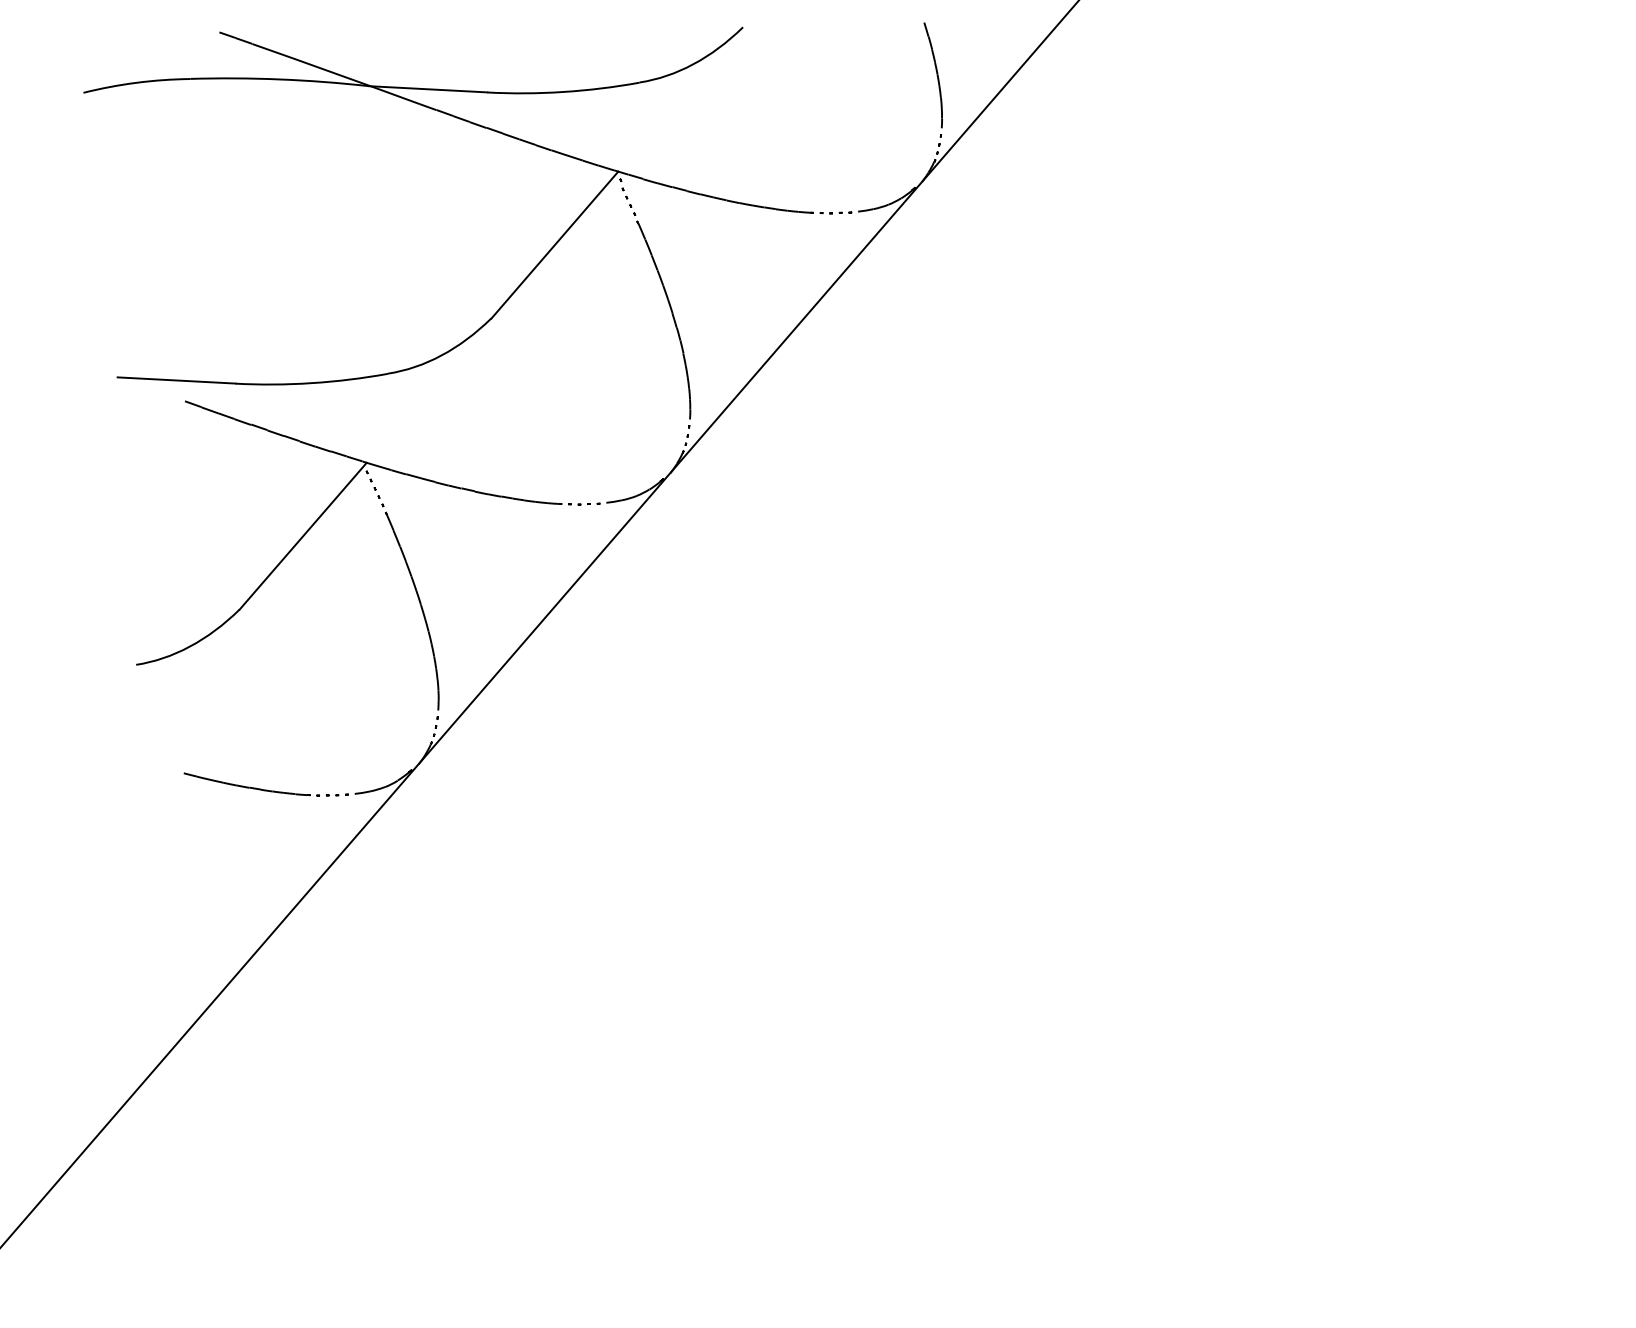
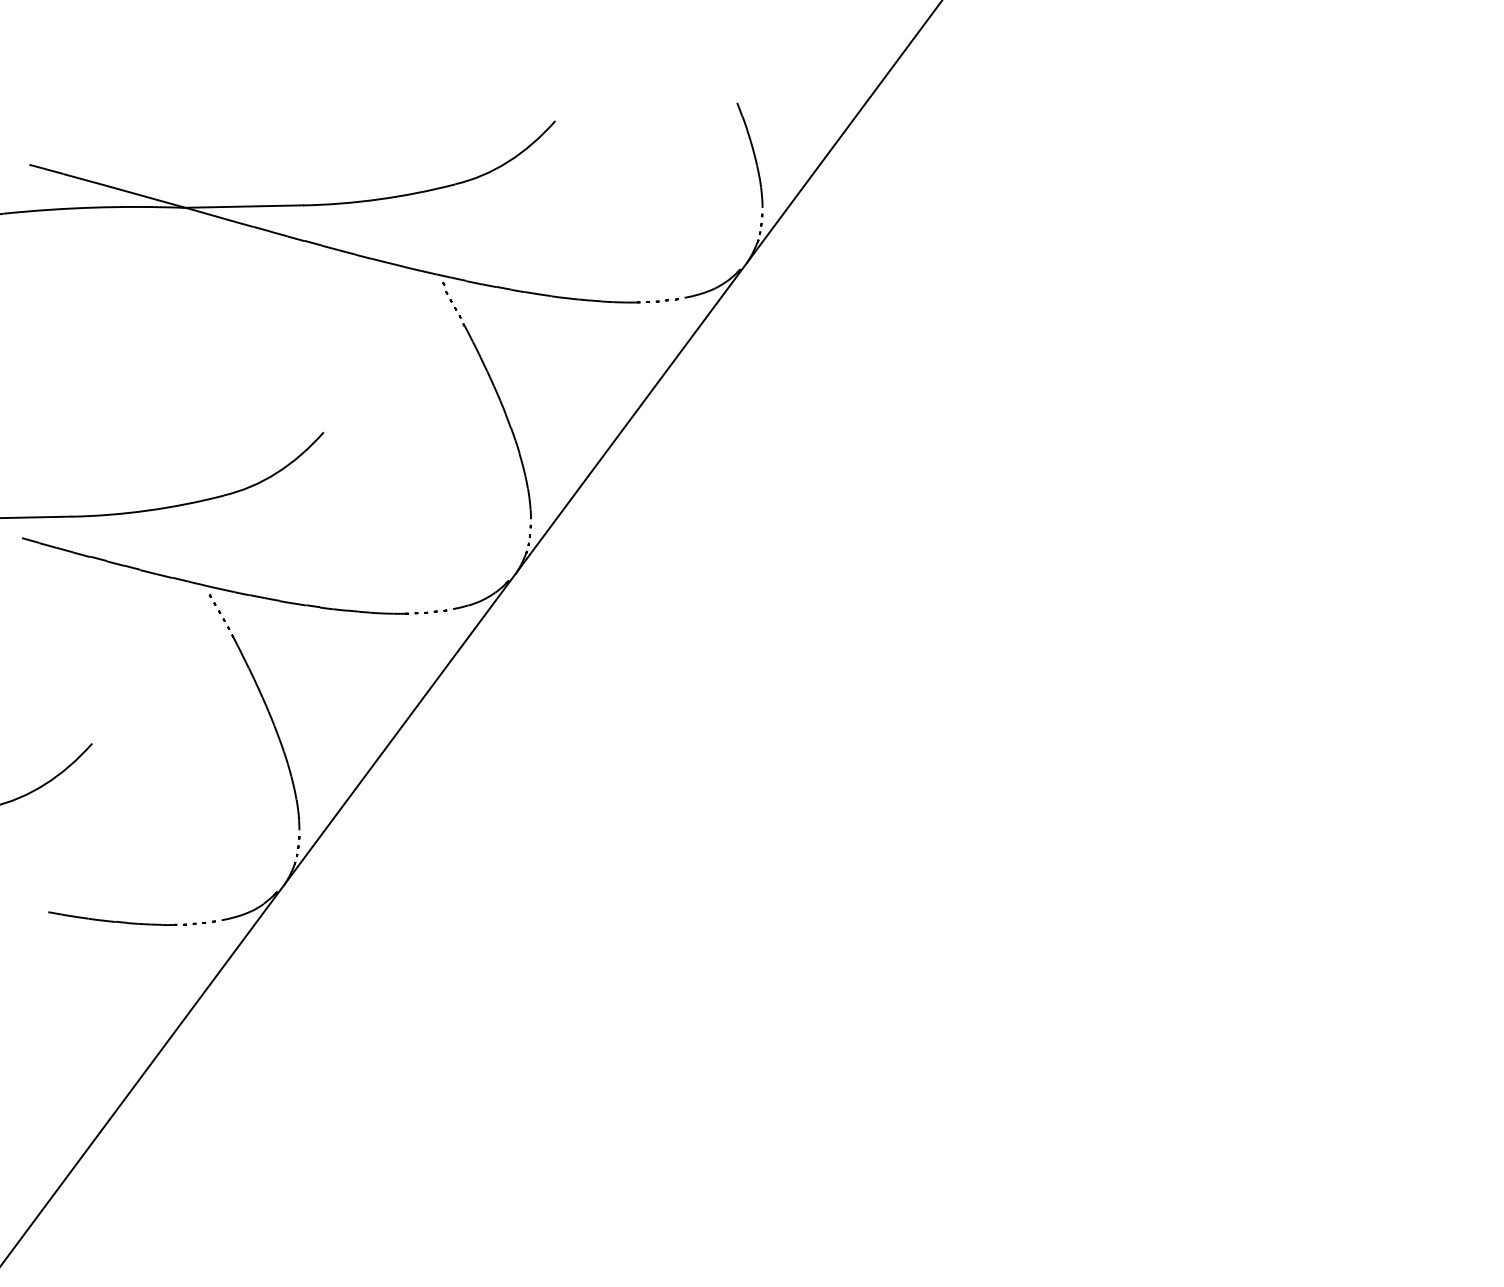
line: (554, 244) -> (381, 353), removed
line: (302, 535) -> (150, 664), removed

